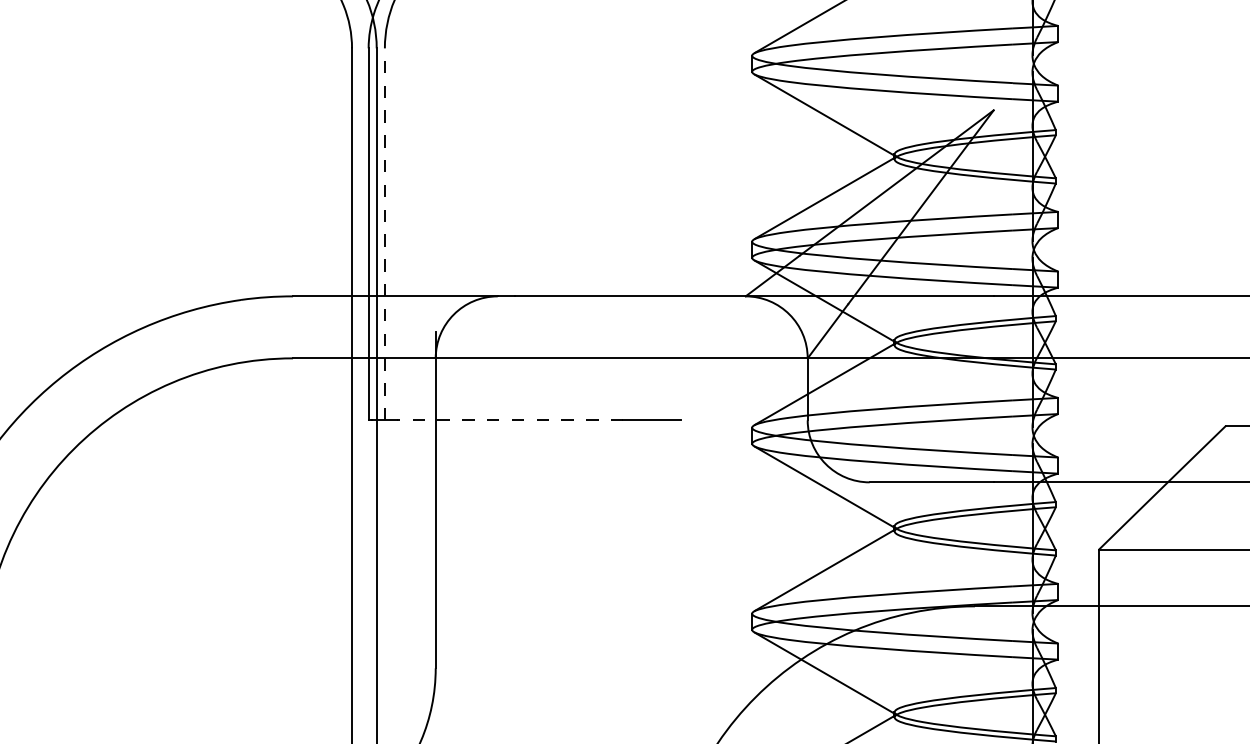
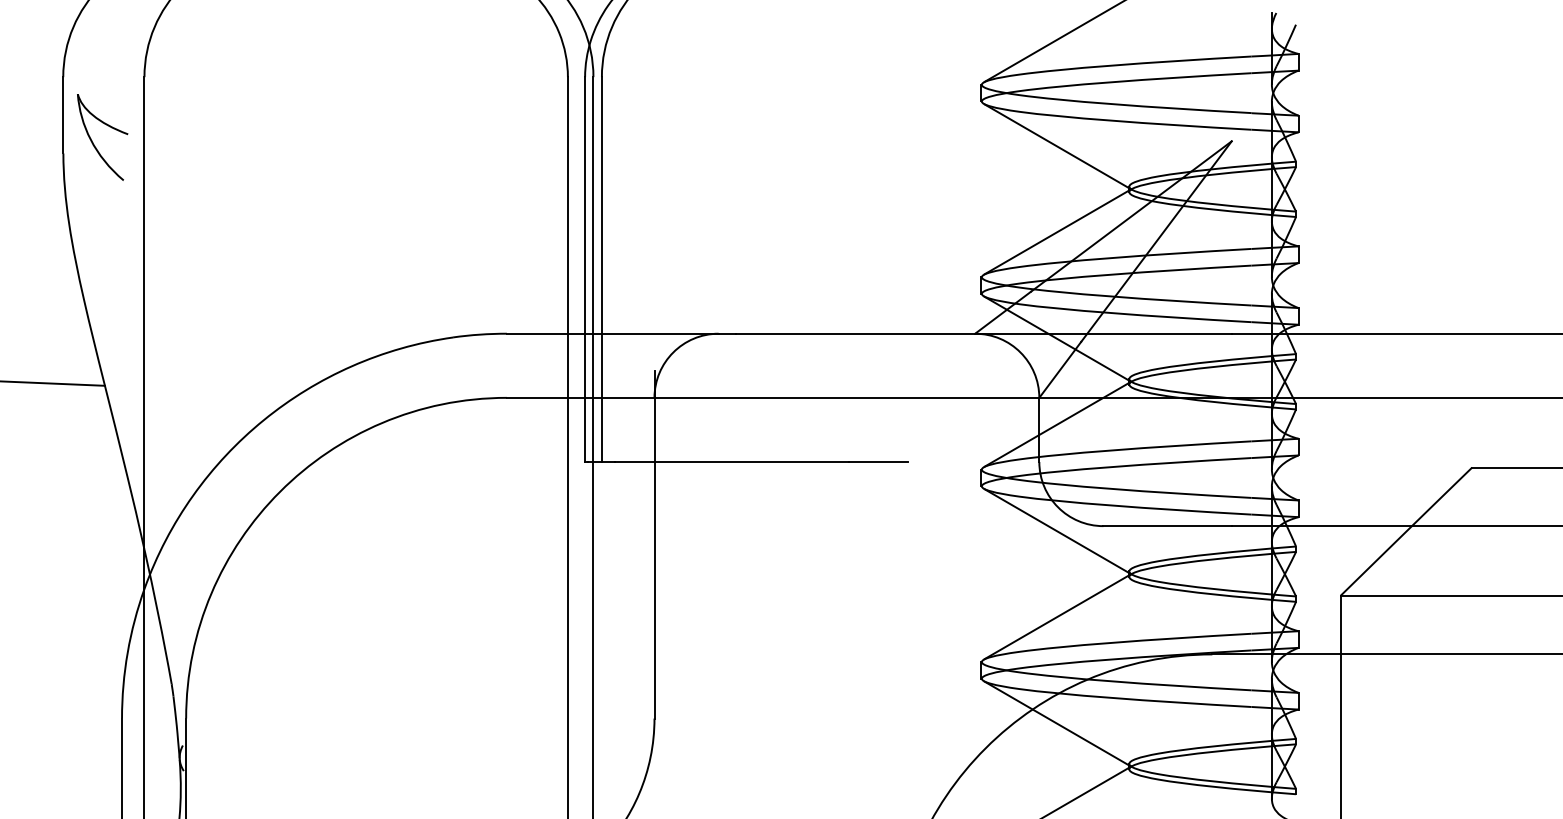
line: (384, 234) -> (601, 269), dashed -> solid
line: (510, 420) -> (731, 462), dashed -> solid

